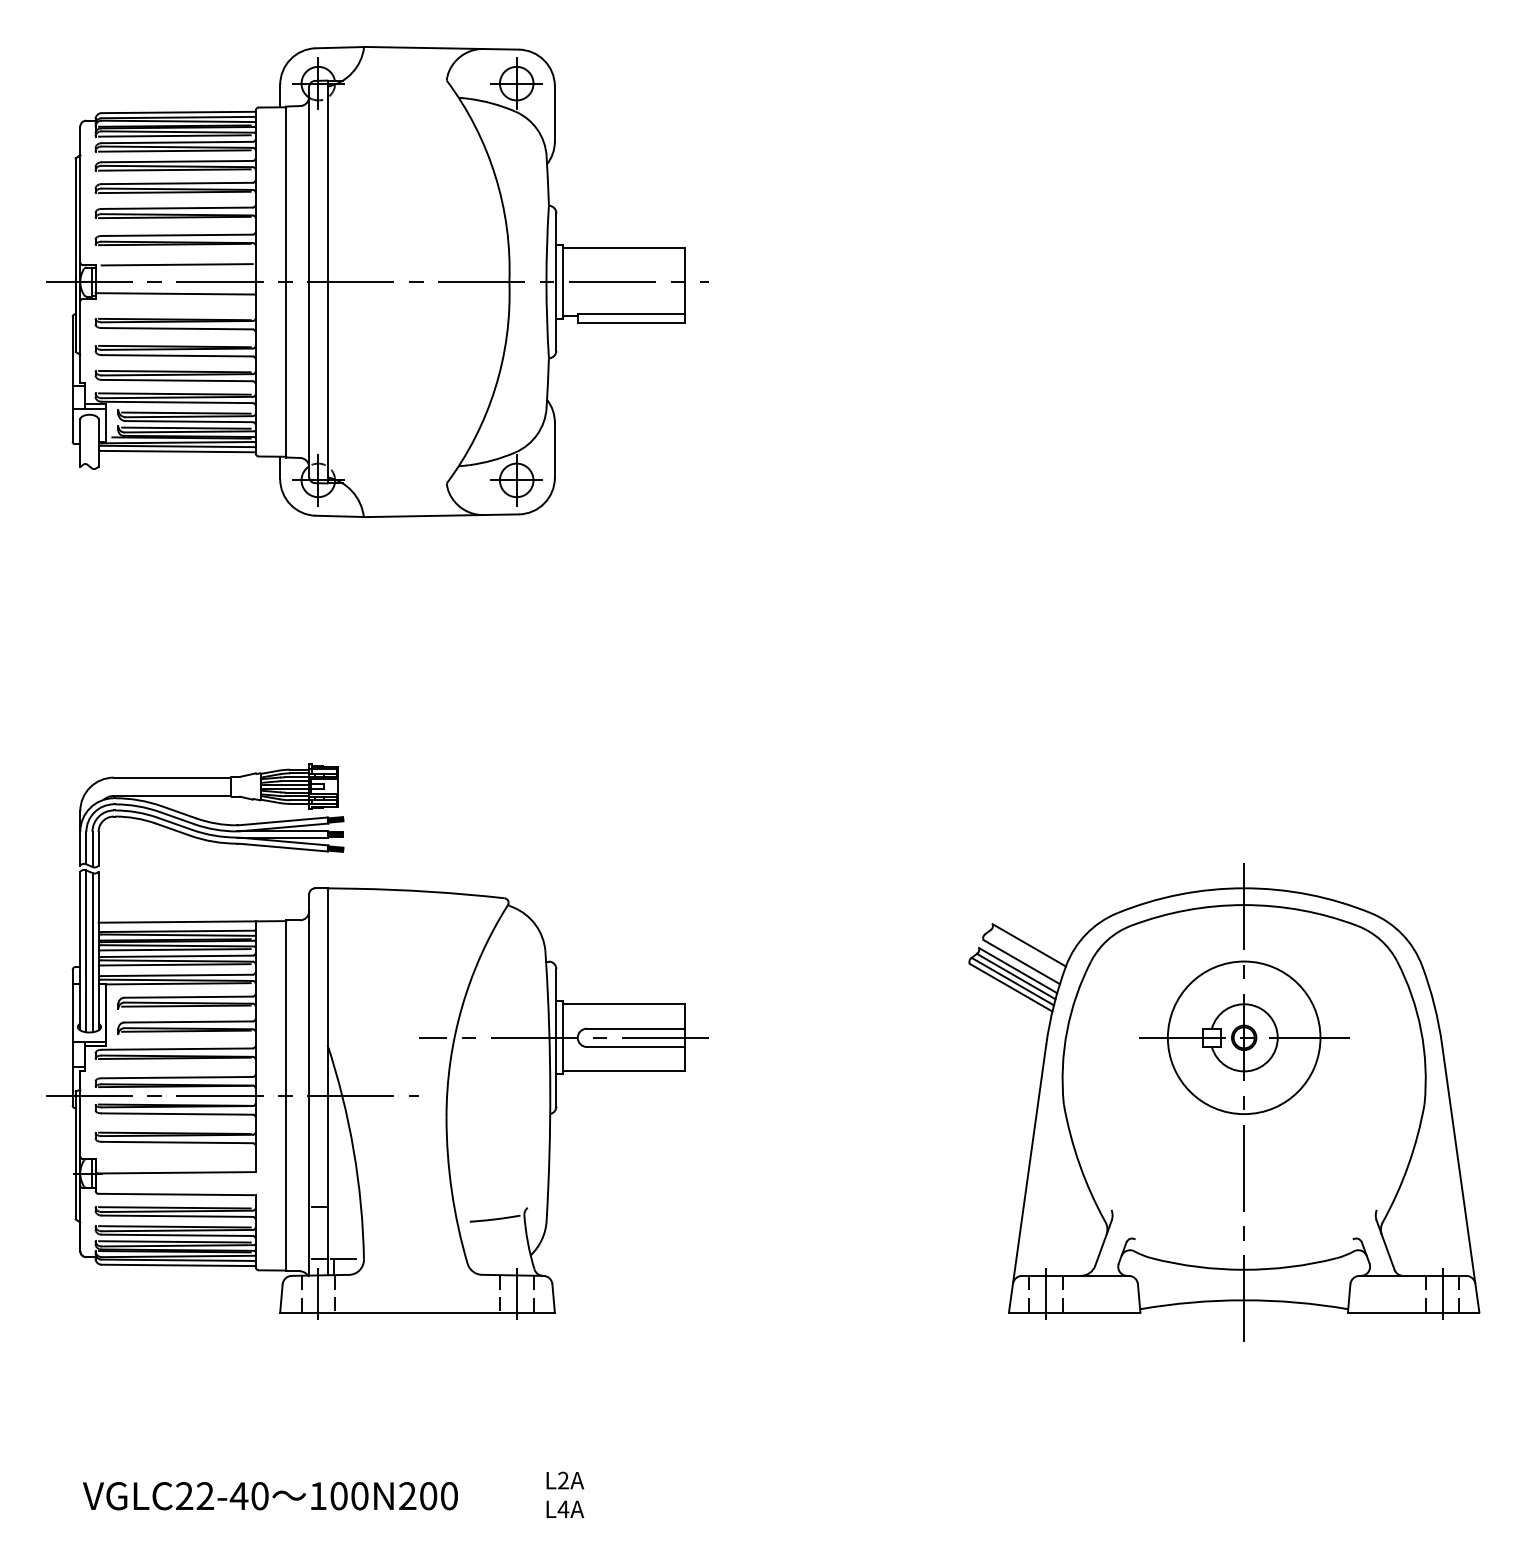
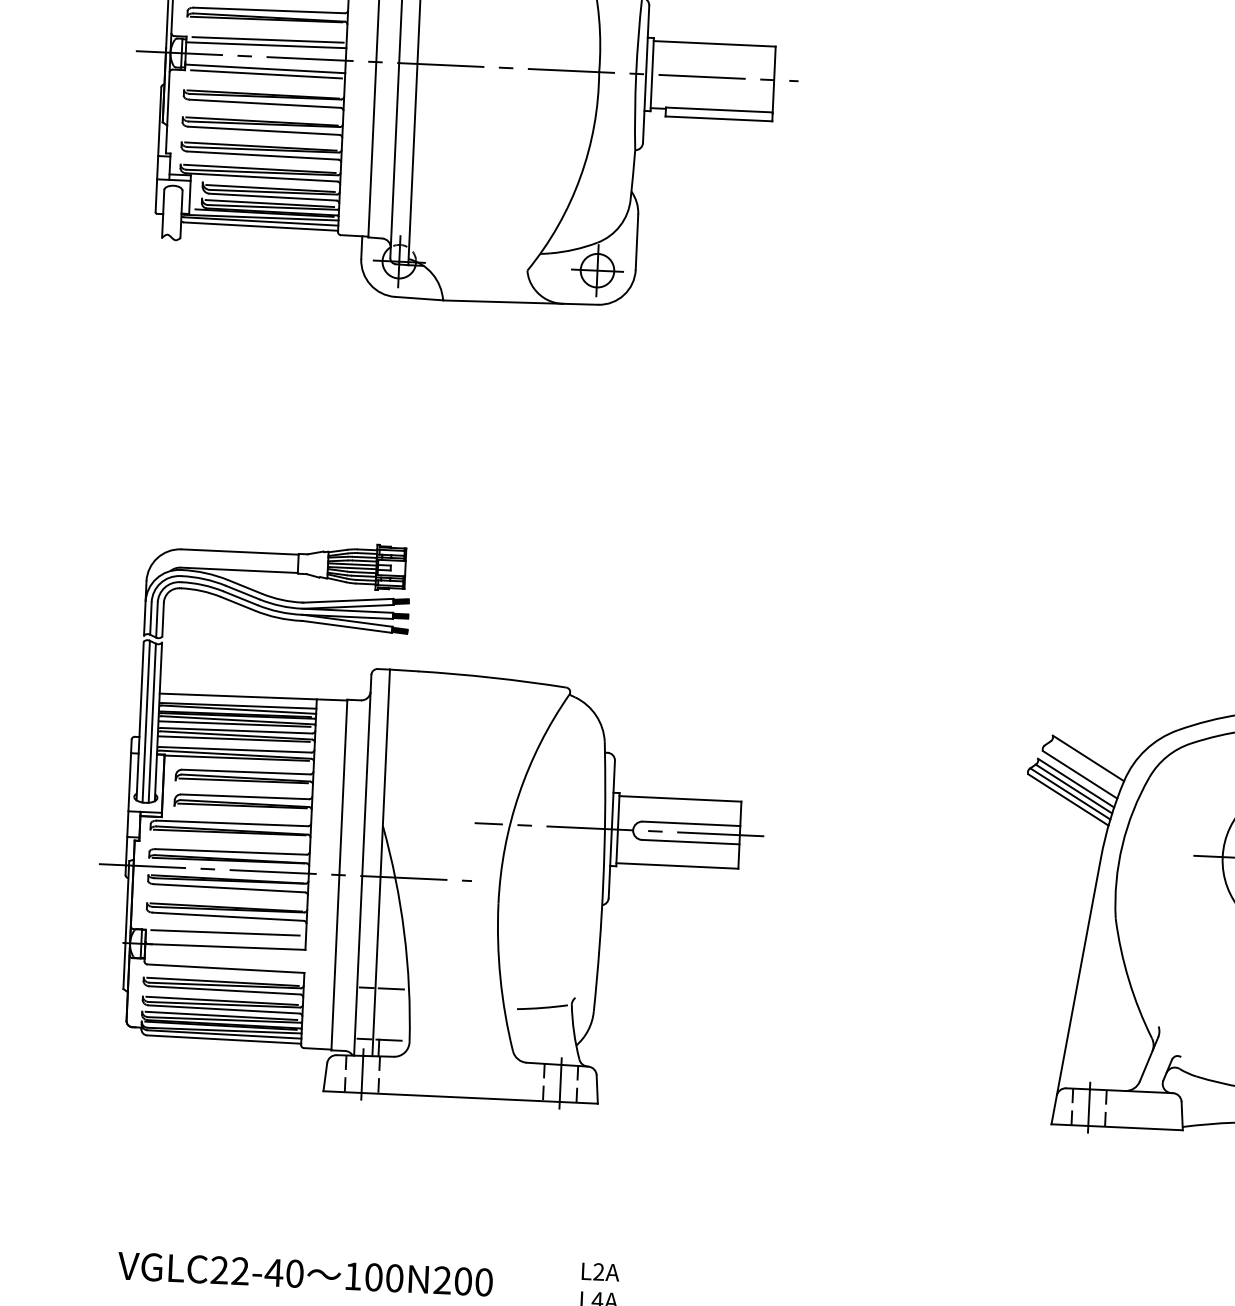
line: (175, 269) -> (266, 44), added
line: (176, 298) -> (265, 73), added
line: (175, 1158) -> (225, 932), added
line: (342, 1207) -> (390, 989), added

